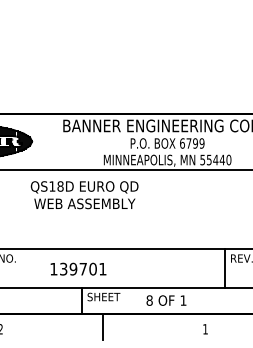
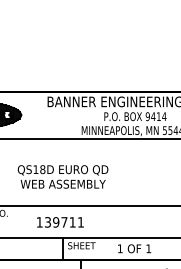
text: (192, 143) -> (156, 116), 6799 -> 9414
text: (84, 195) -> (62, 177), moved
text: (92, 268) -> (72, 221), 139701 -> 139711
text: (149, 300) -> (120, 248), 8 -> 1

